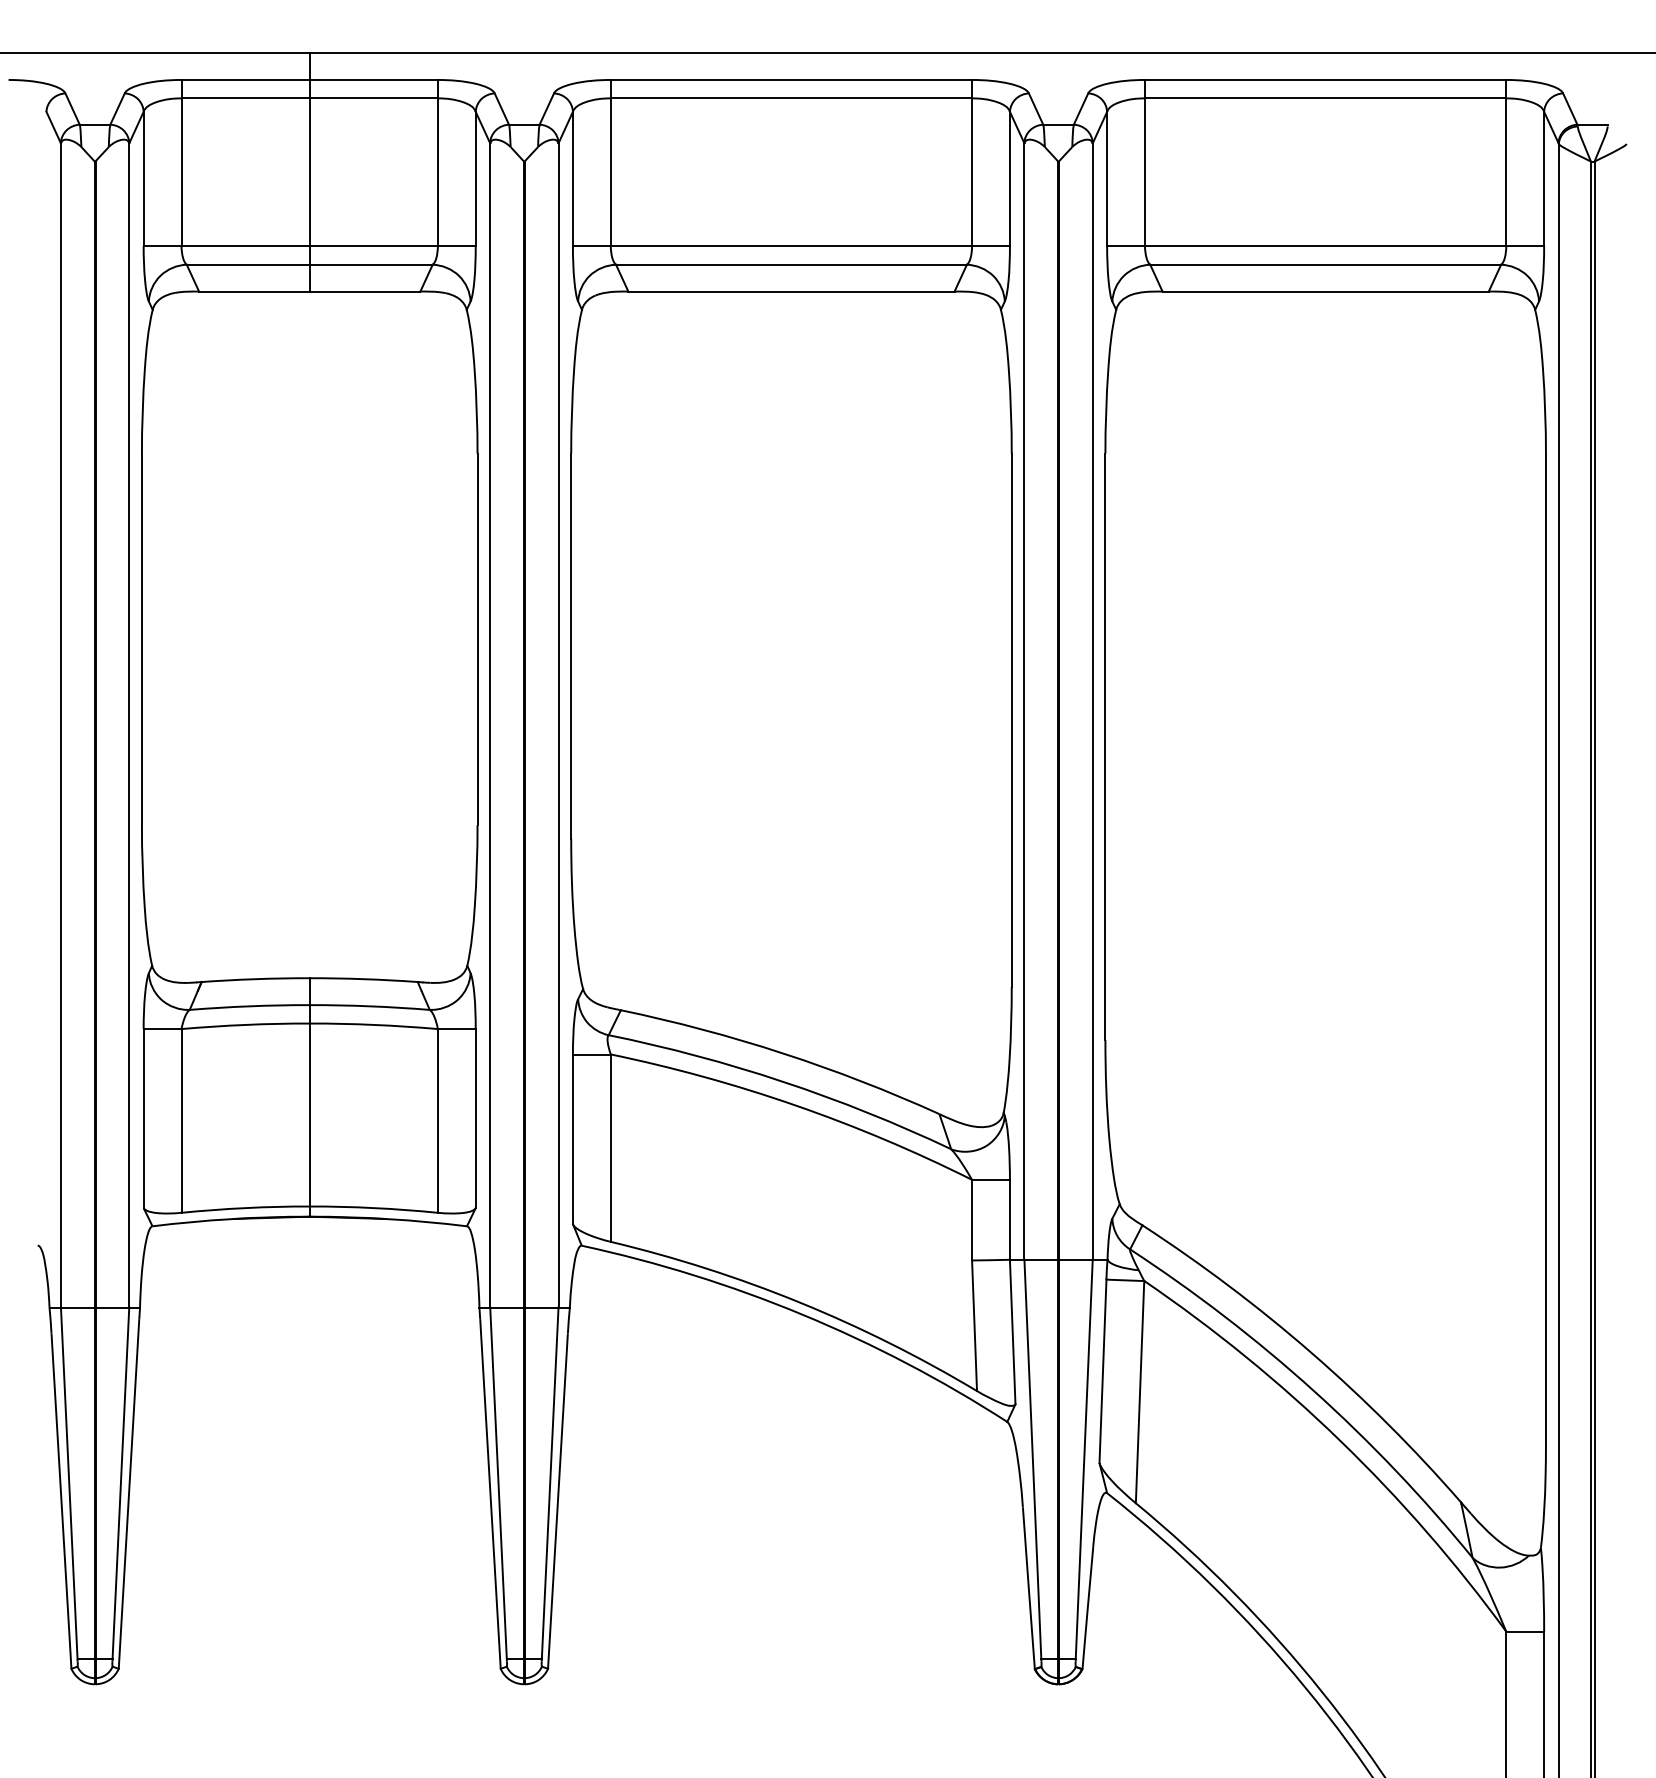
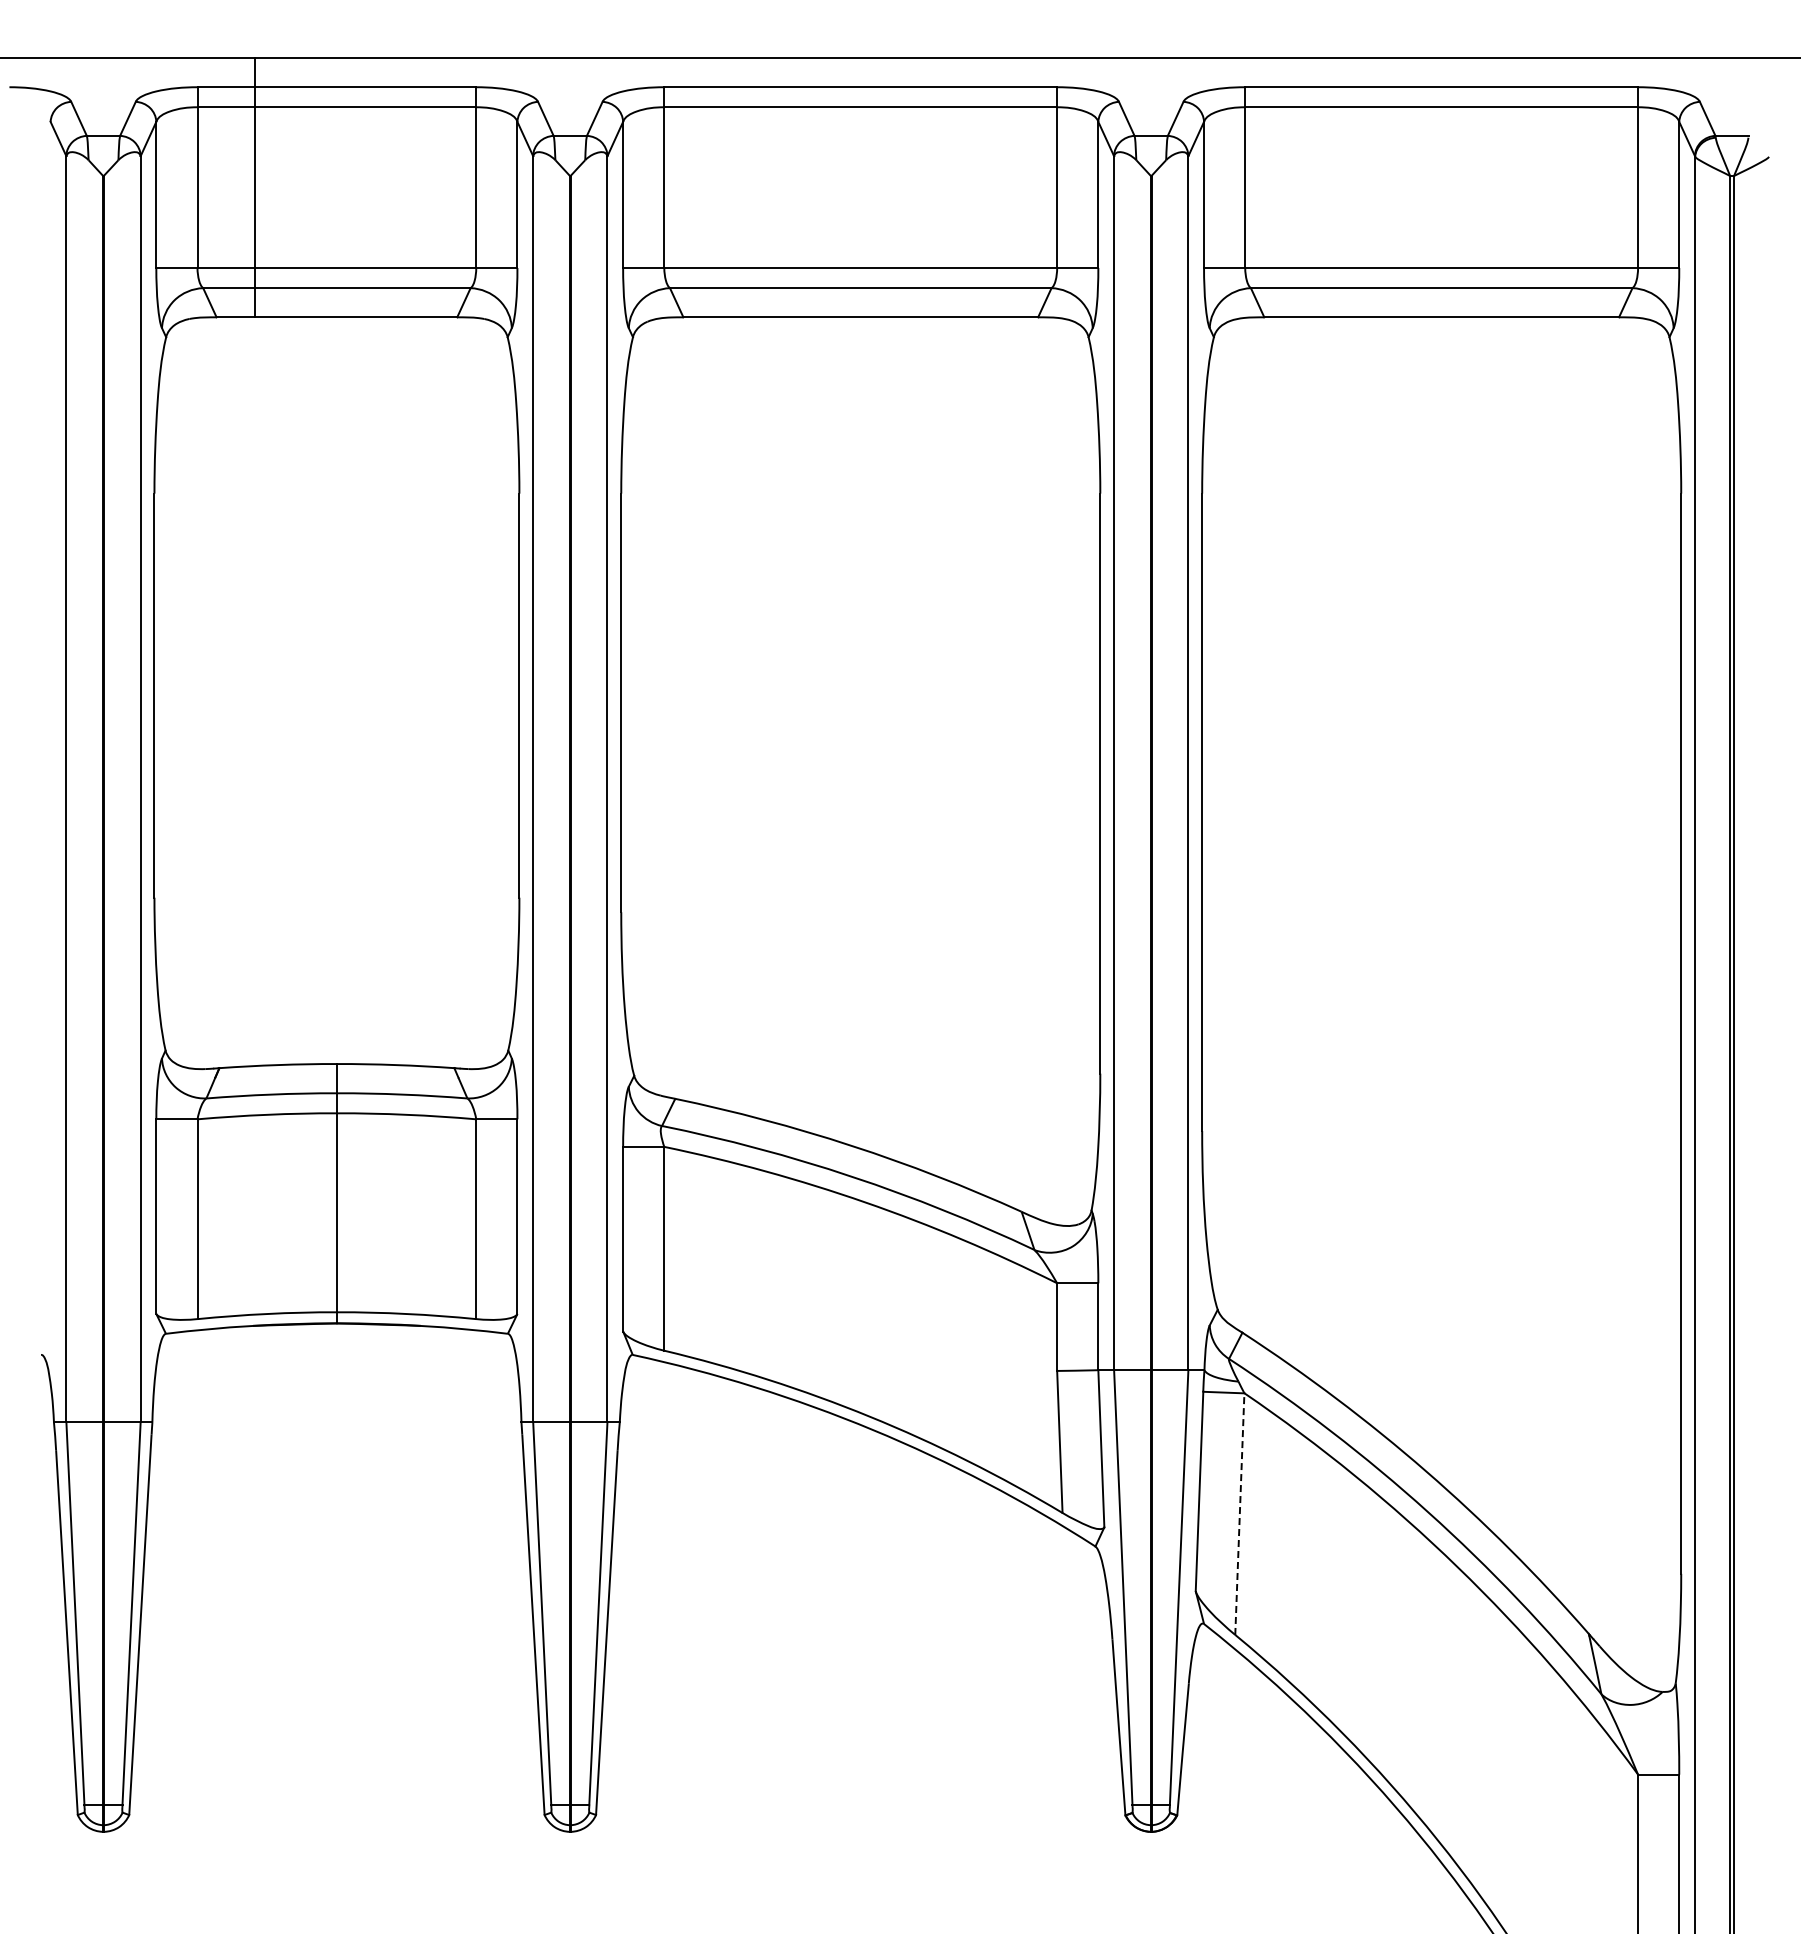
line: (309, 172) -> (254, 187), moved
line: (1139, 1392) -> (1239, 1514), solid -> dashed

